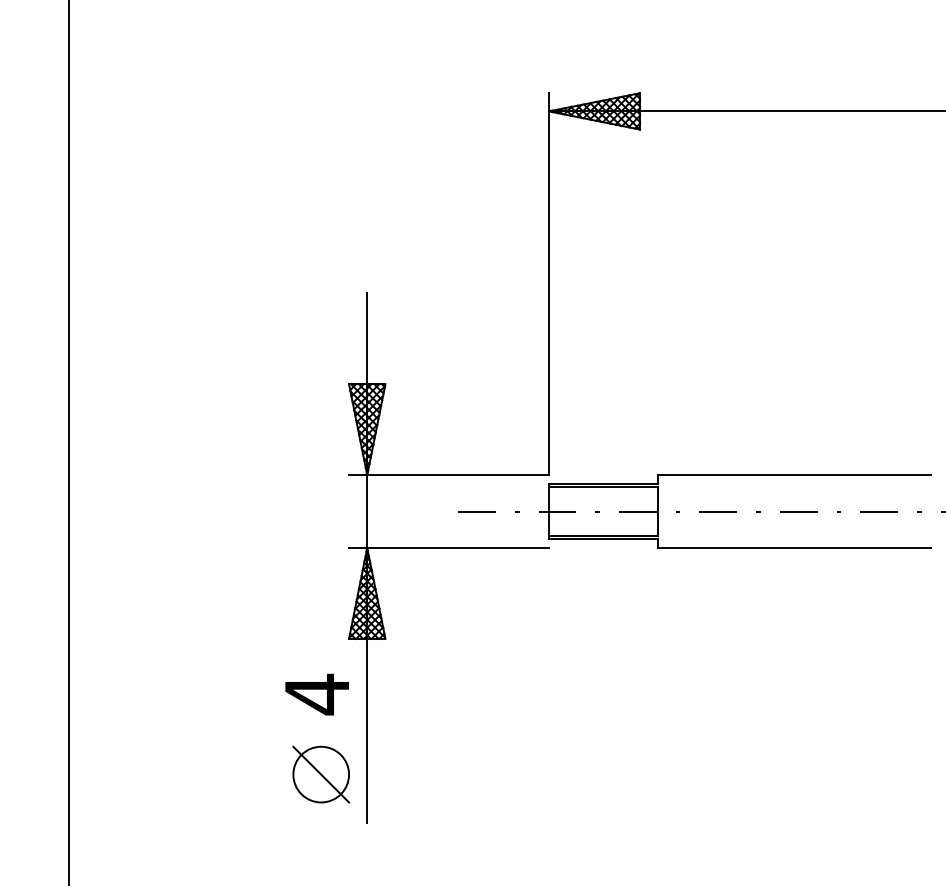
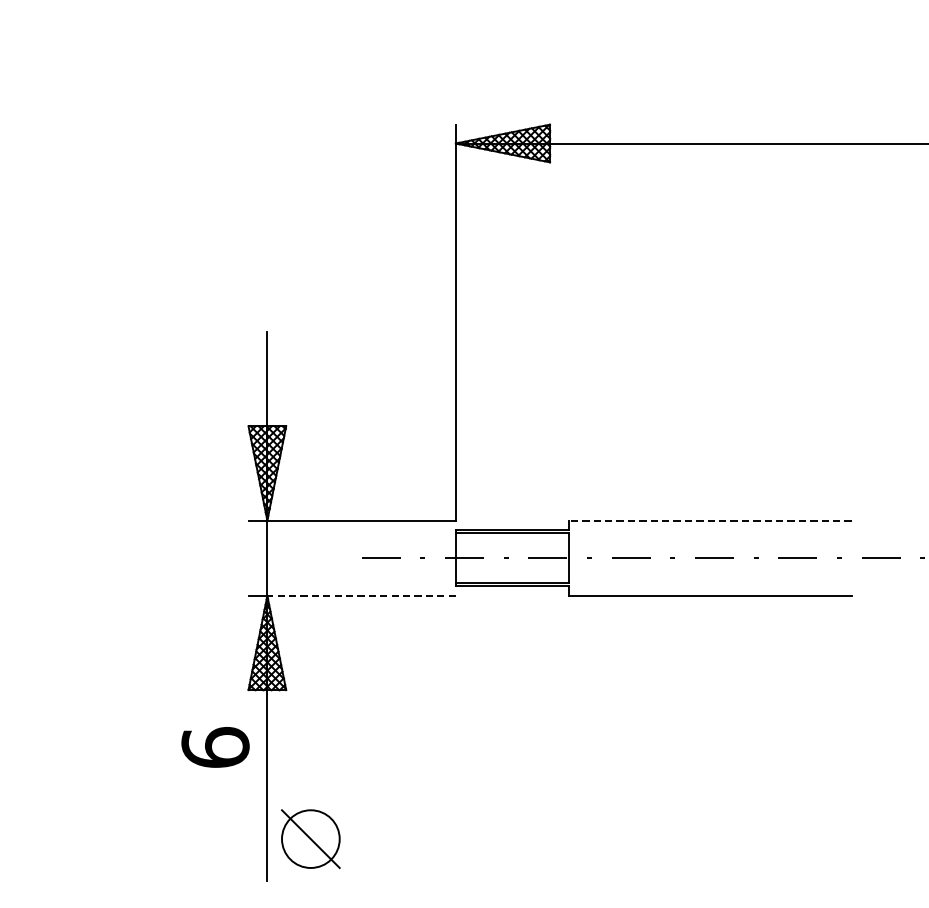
line: (794, 475) -> (710, 520), solid -> dashed
line: (458, 547) -> (361, 595), solid -> dashed
text: (317, 694) -> (215, 747), 4 -> 6
part: (321, 774) -> (311, 839), moved

